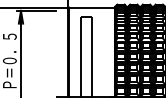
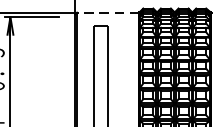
line: (91, 7) -> (107, 12), solid -> dashed

